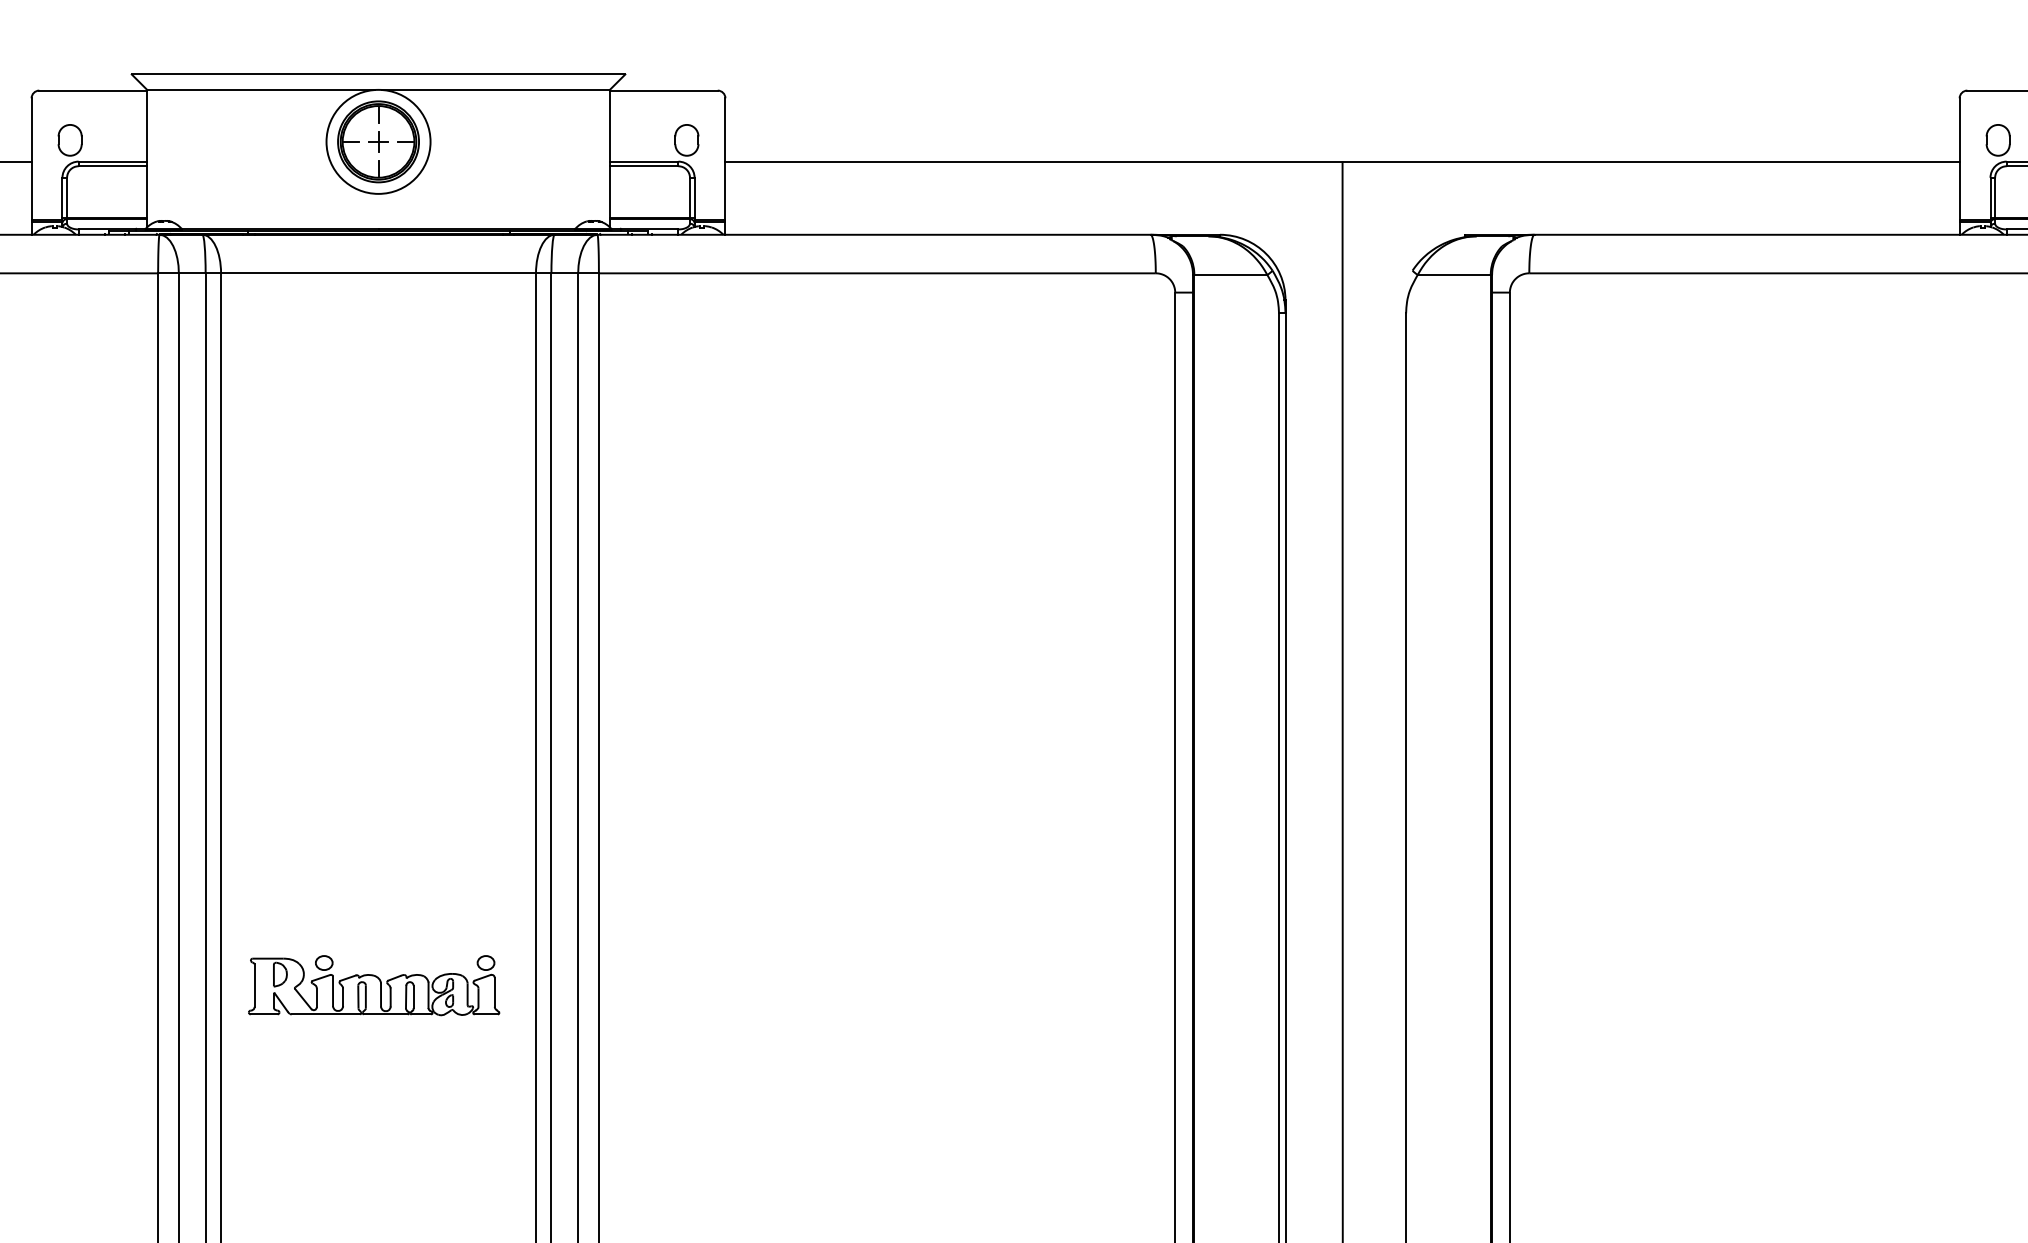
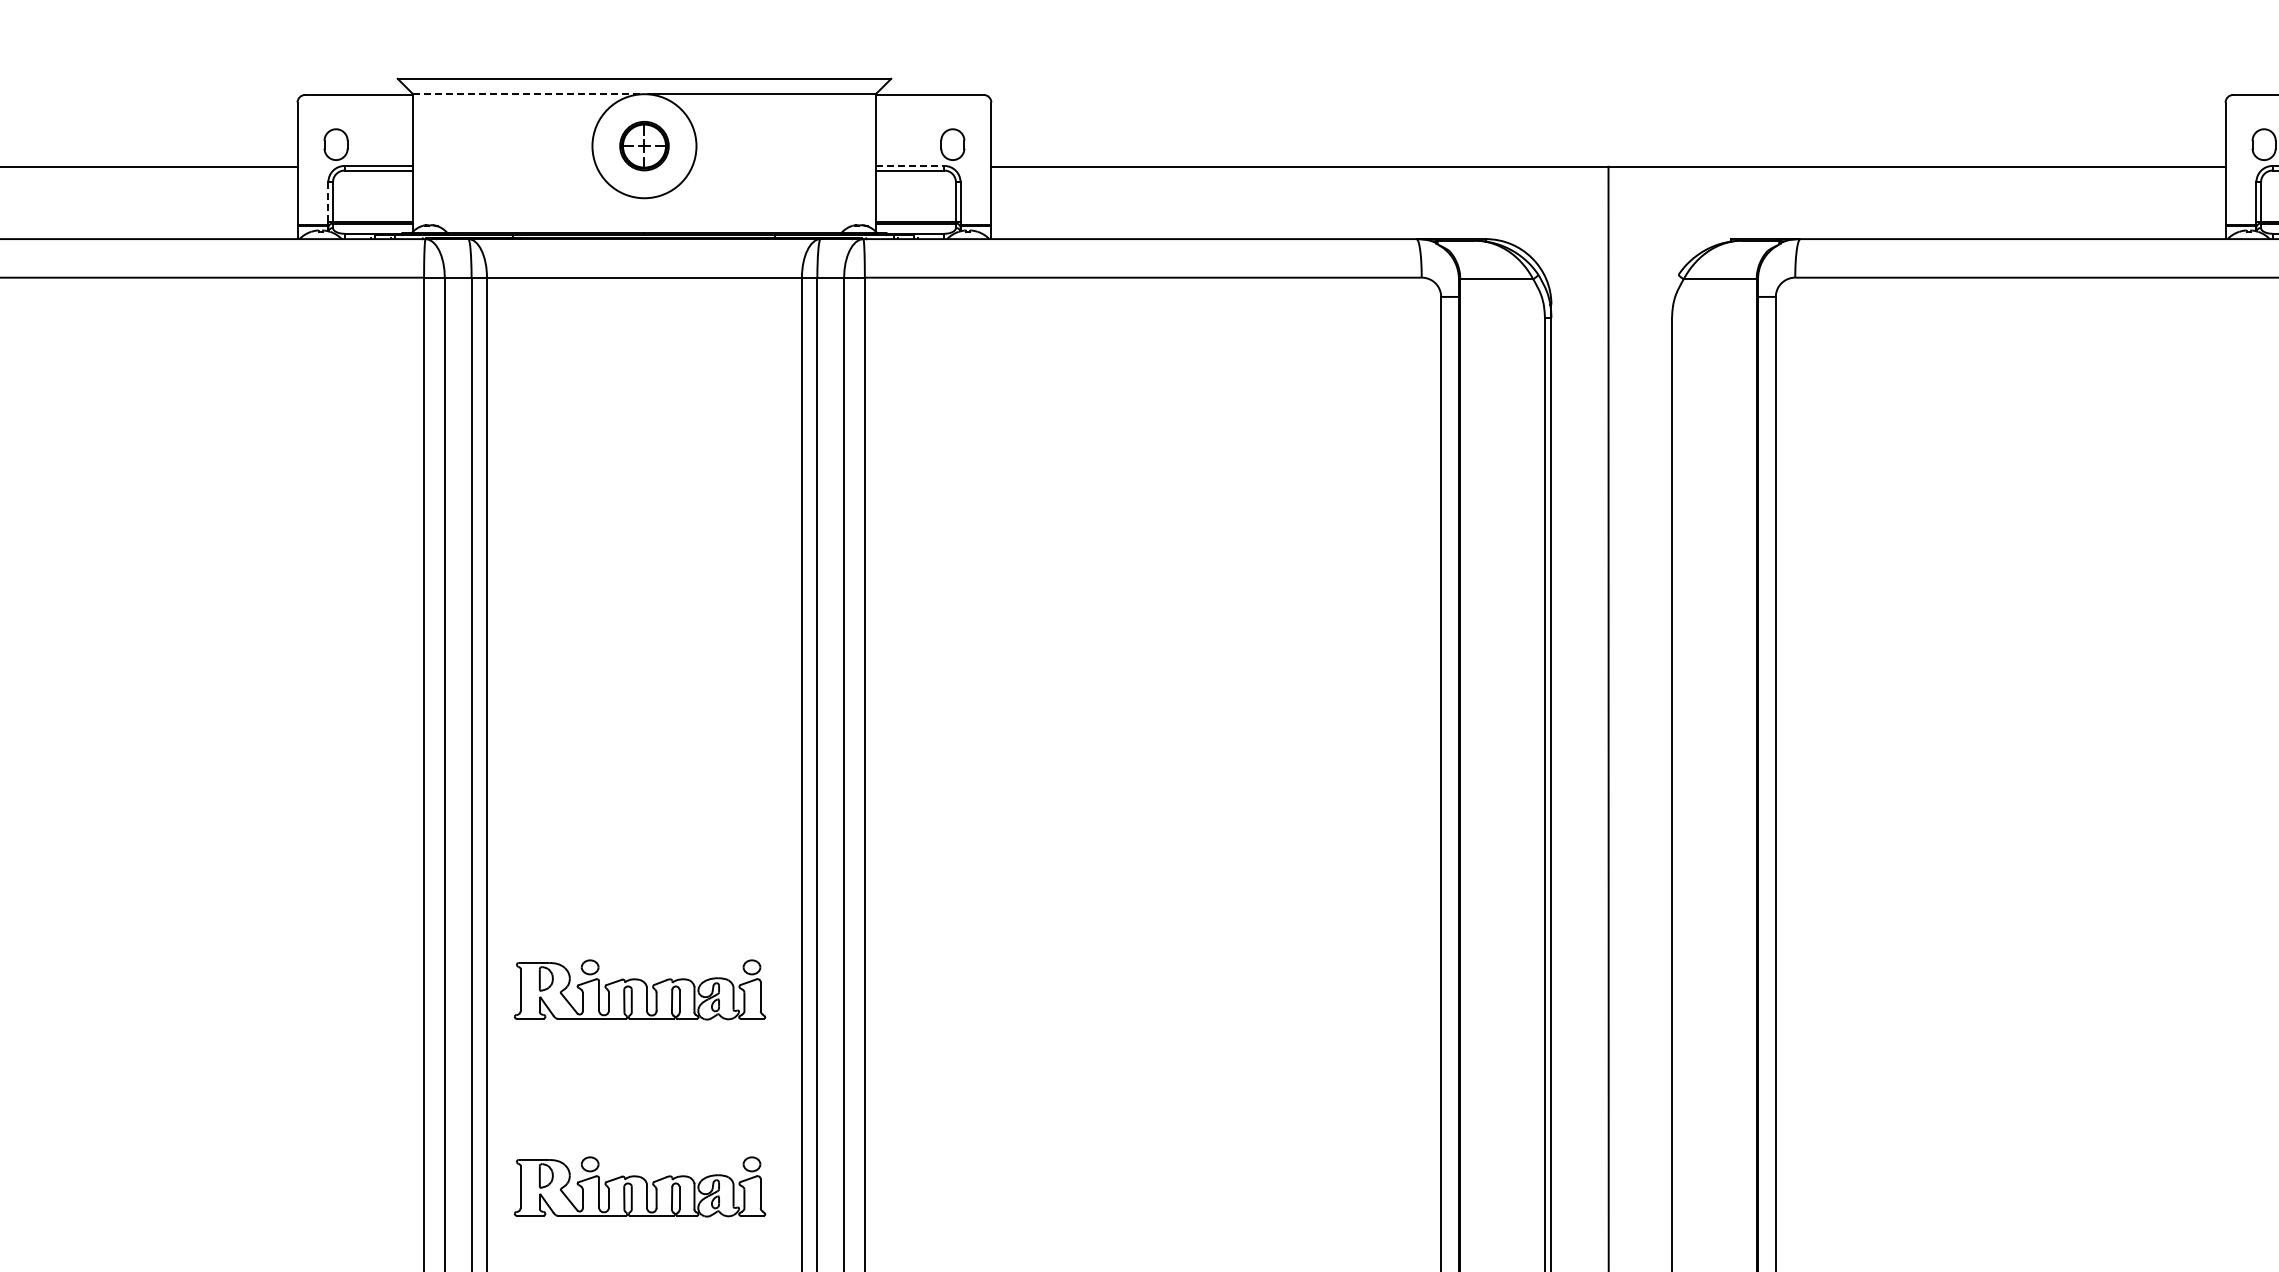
line: (261, 90) -> (527, 94), solid -> dashed
part: (378, 141) -> (644, 145), size x0.6
line: (644, 161) -> (910, 165), solid -> dashed
line: (62, 198) -> (328, 202), solid -> dashed
part: (374, 1182) -> (640, 1186), added

